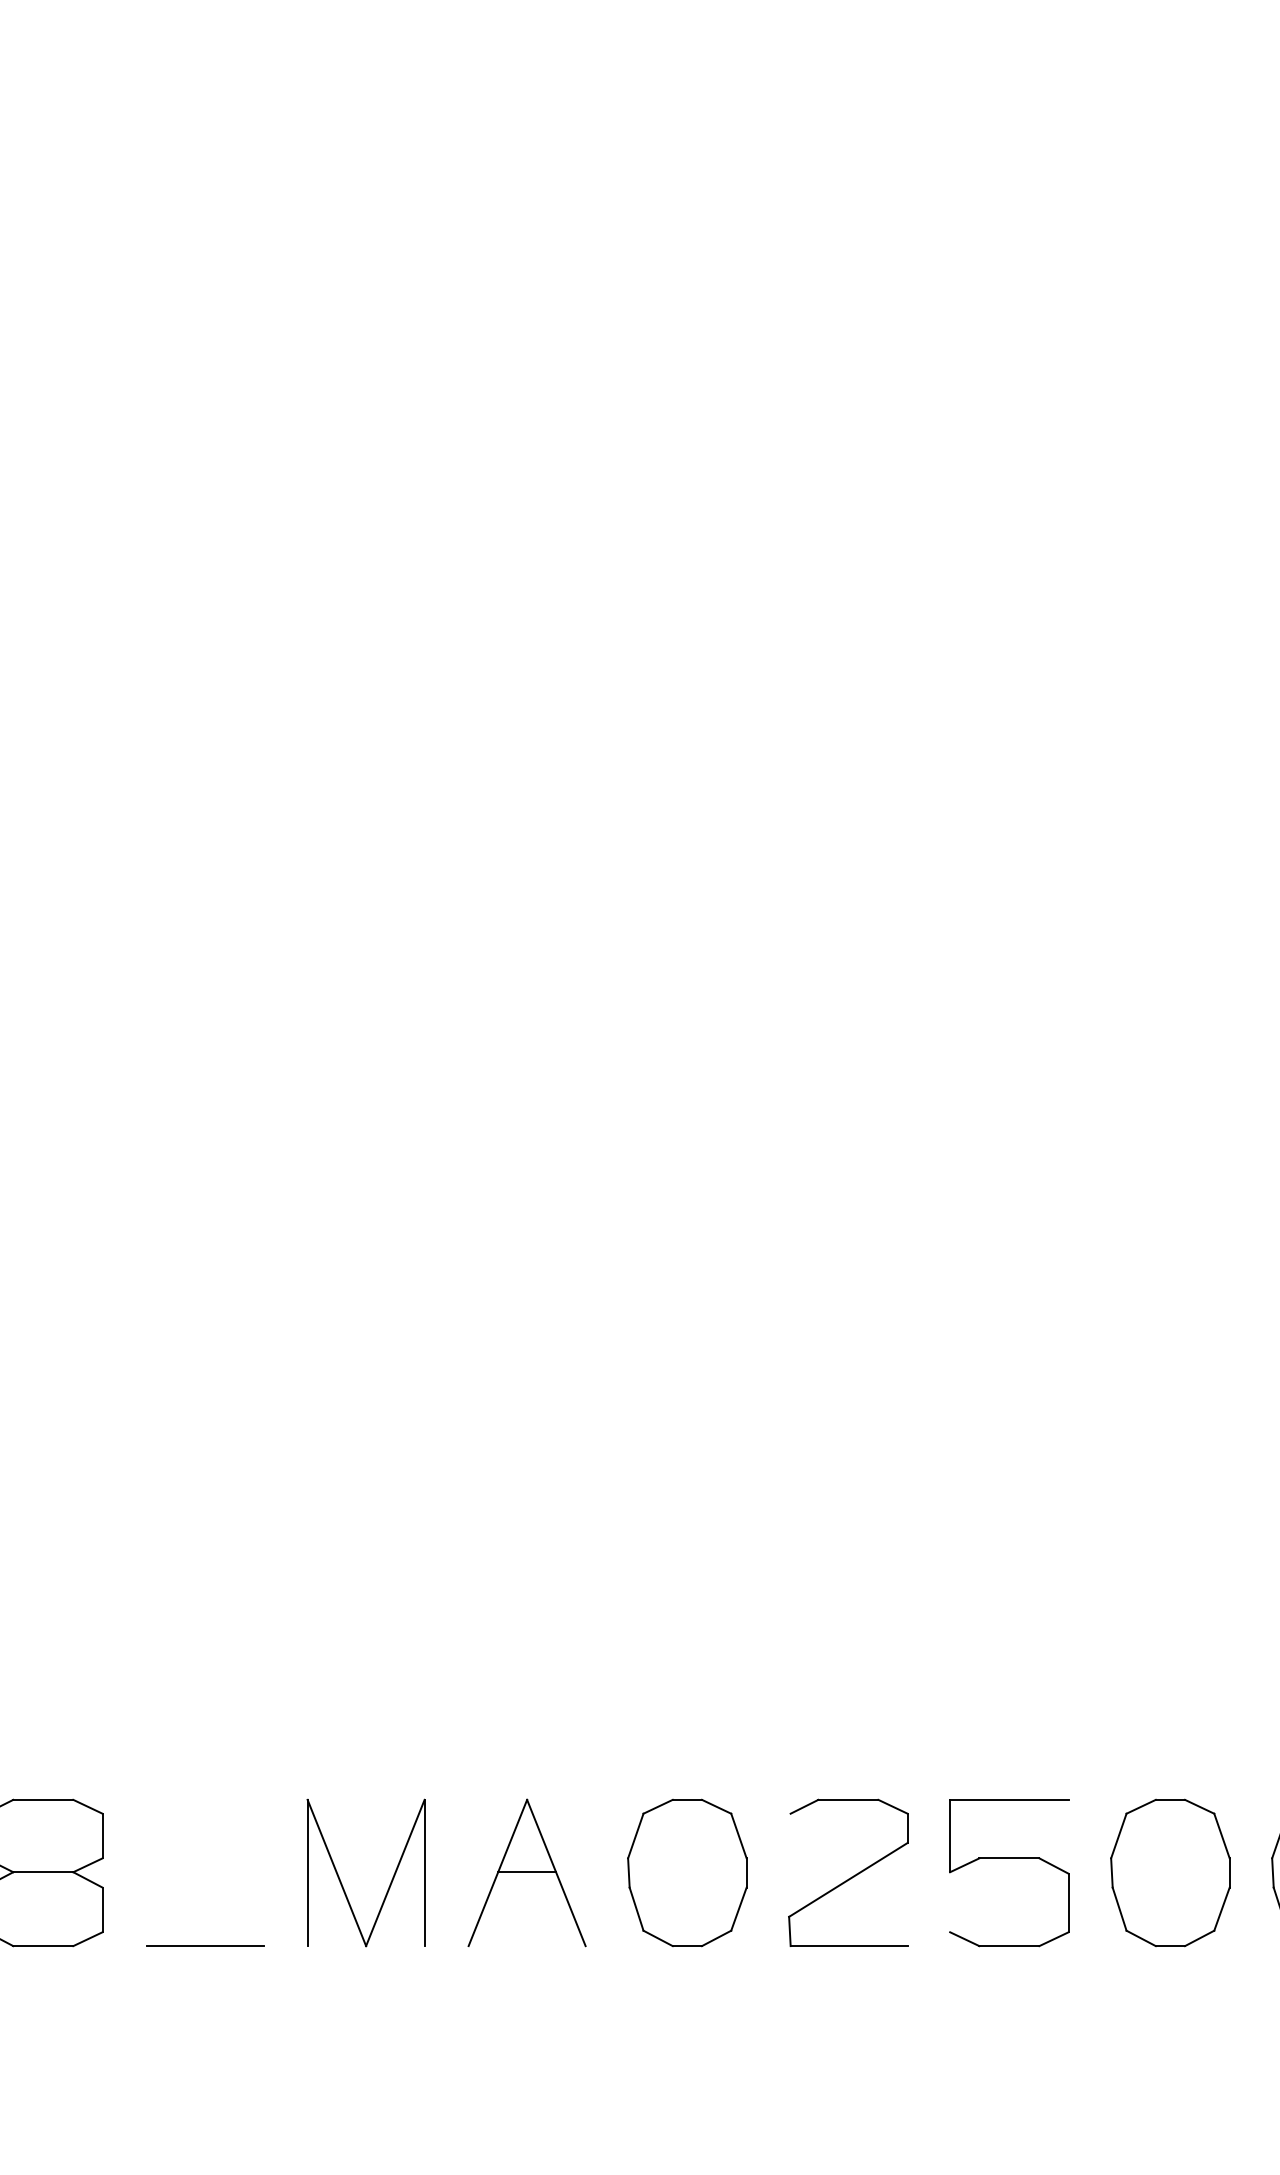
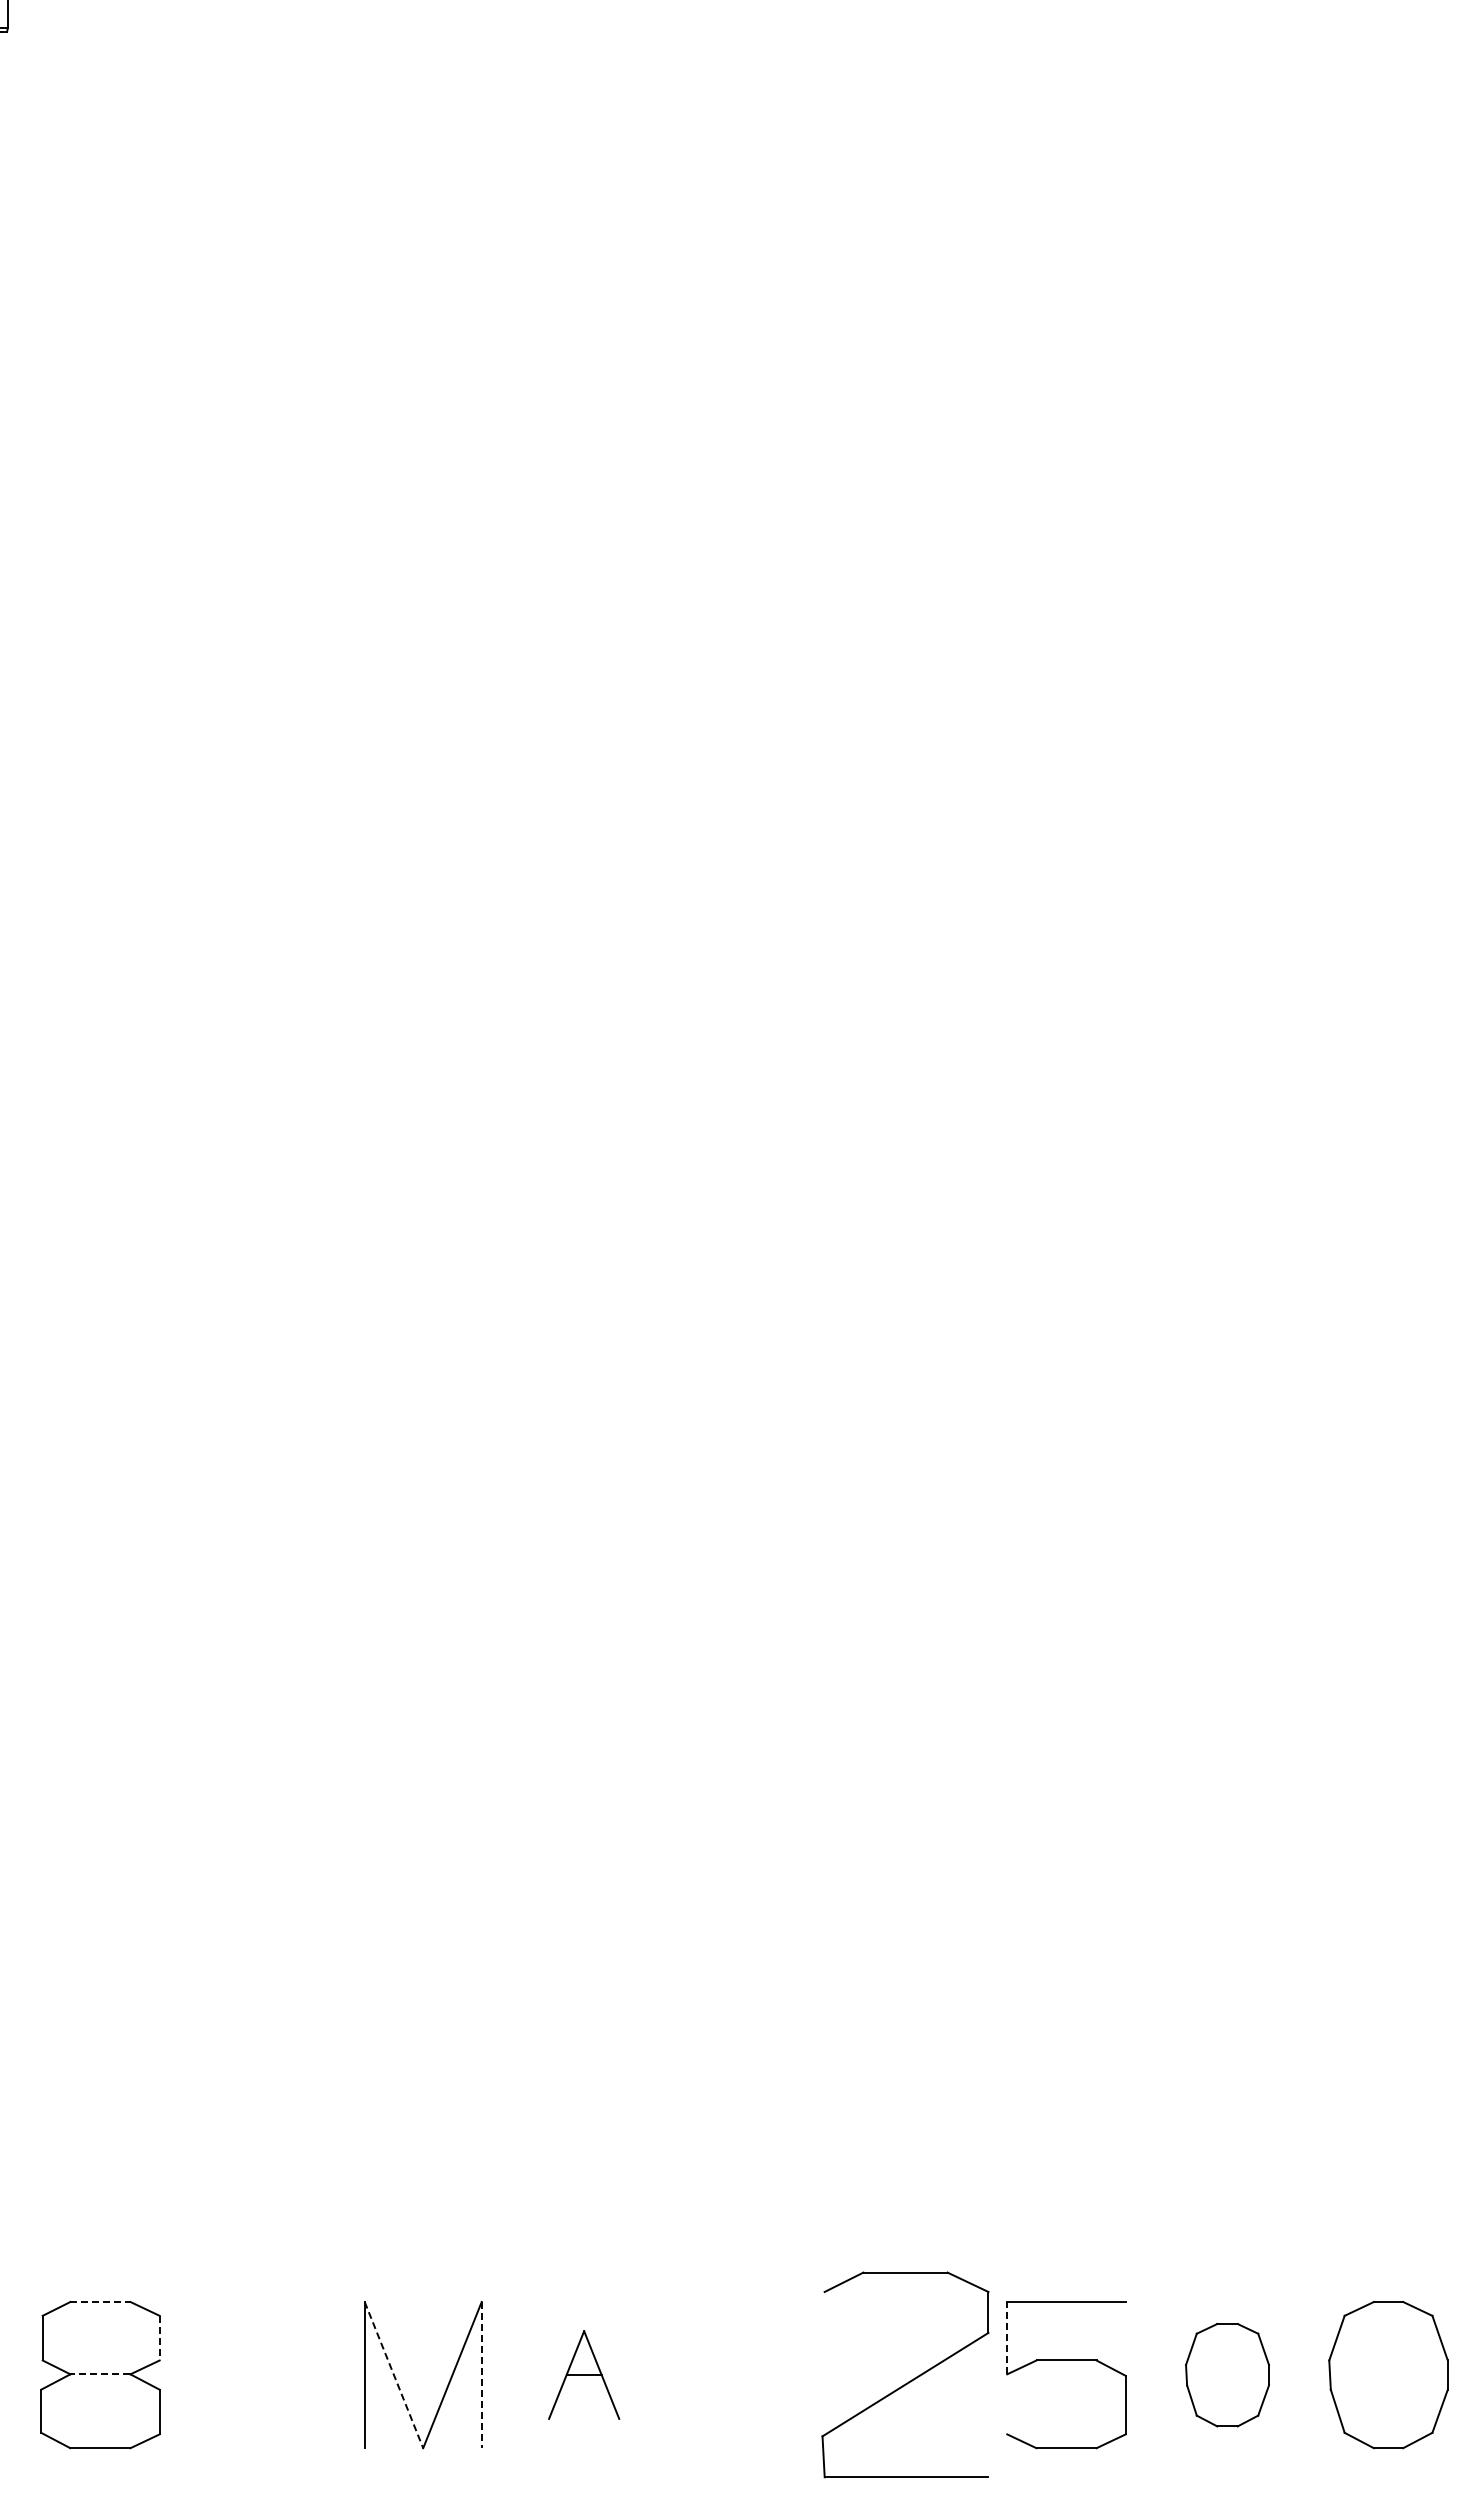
line: (43, 1799) -> (100, 2301), solid -> dashed
line: (950, 1835) -> (1007, 2337), solid -> dashed
line: (102, 1836) -> (159, 2338), solid -> dashed
line: (42, 1872) -> (99, 2374), solid -> dashed
part: (526, 1872) -> (583, 2374), size x0.6
line: (336, 1873) -> (393, 2375), solid -> dashed
line: (424, 1873) -> (481, 2375), solid -> dashed
part: (687, 1873) -> (744, 2375), removed
part: (848, 1873) -> (905, 2375), size x1.4
part: (1170, 1873) -> (1227, 2375), size x0.7
line: (204, 1946) -> (261, 2448), removed

